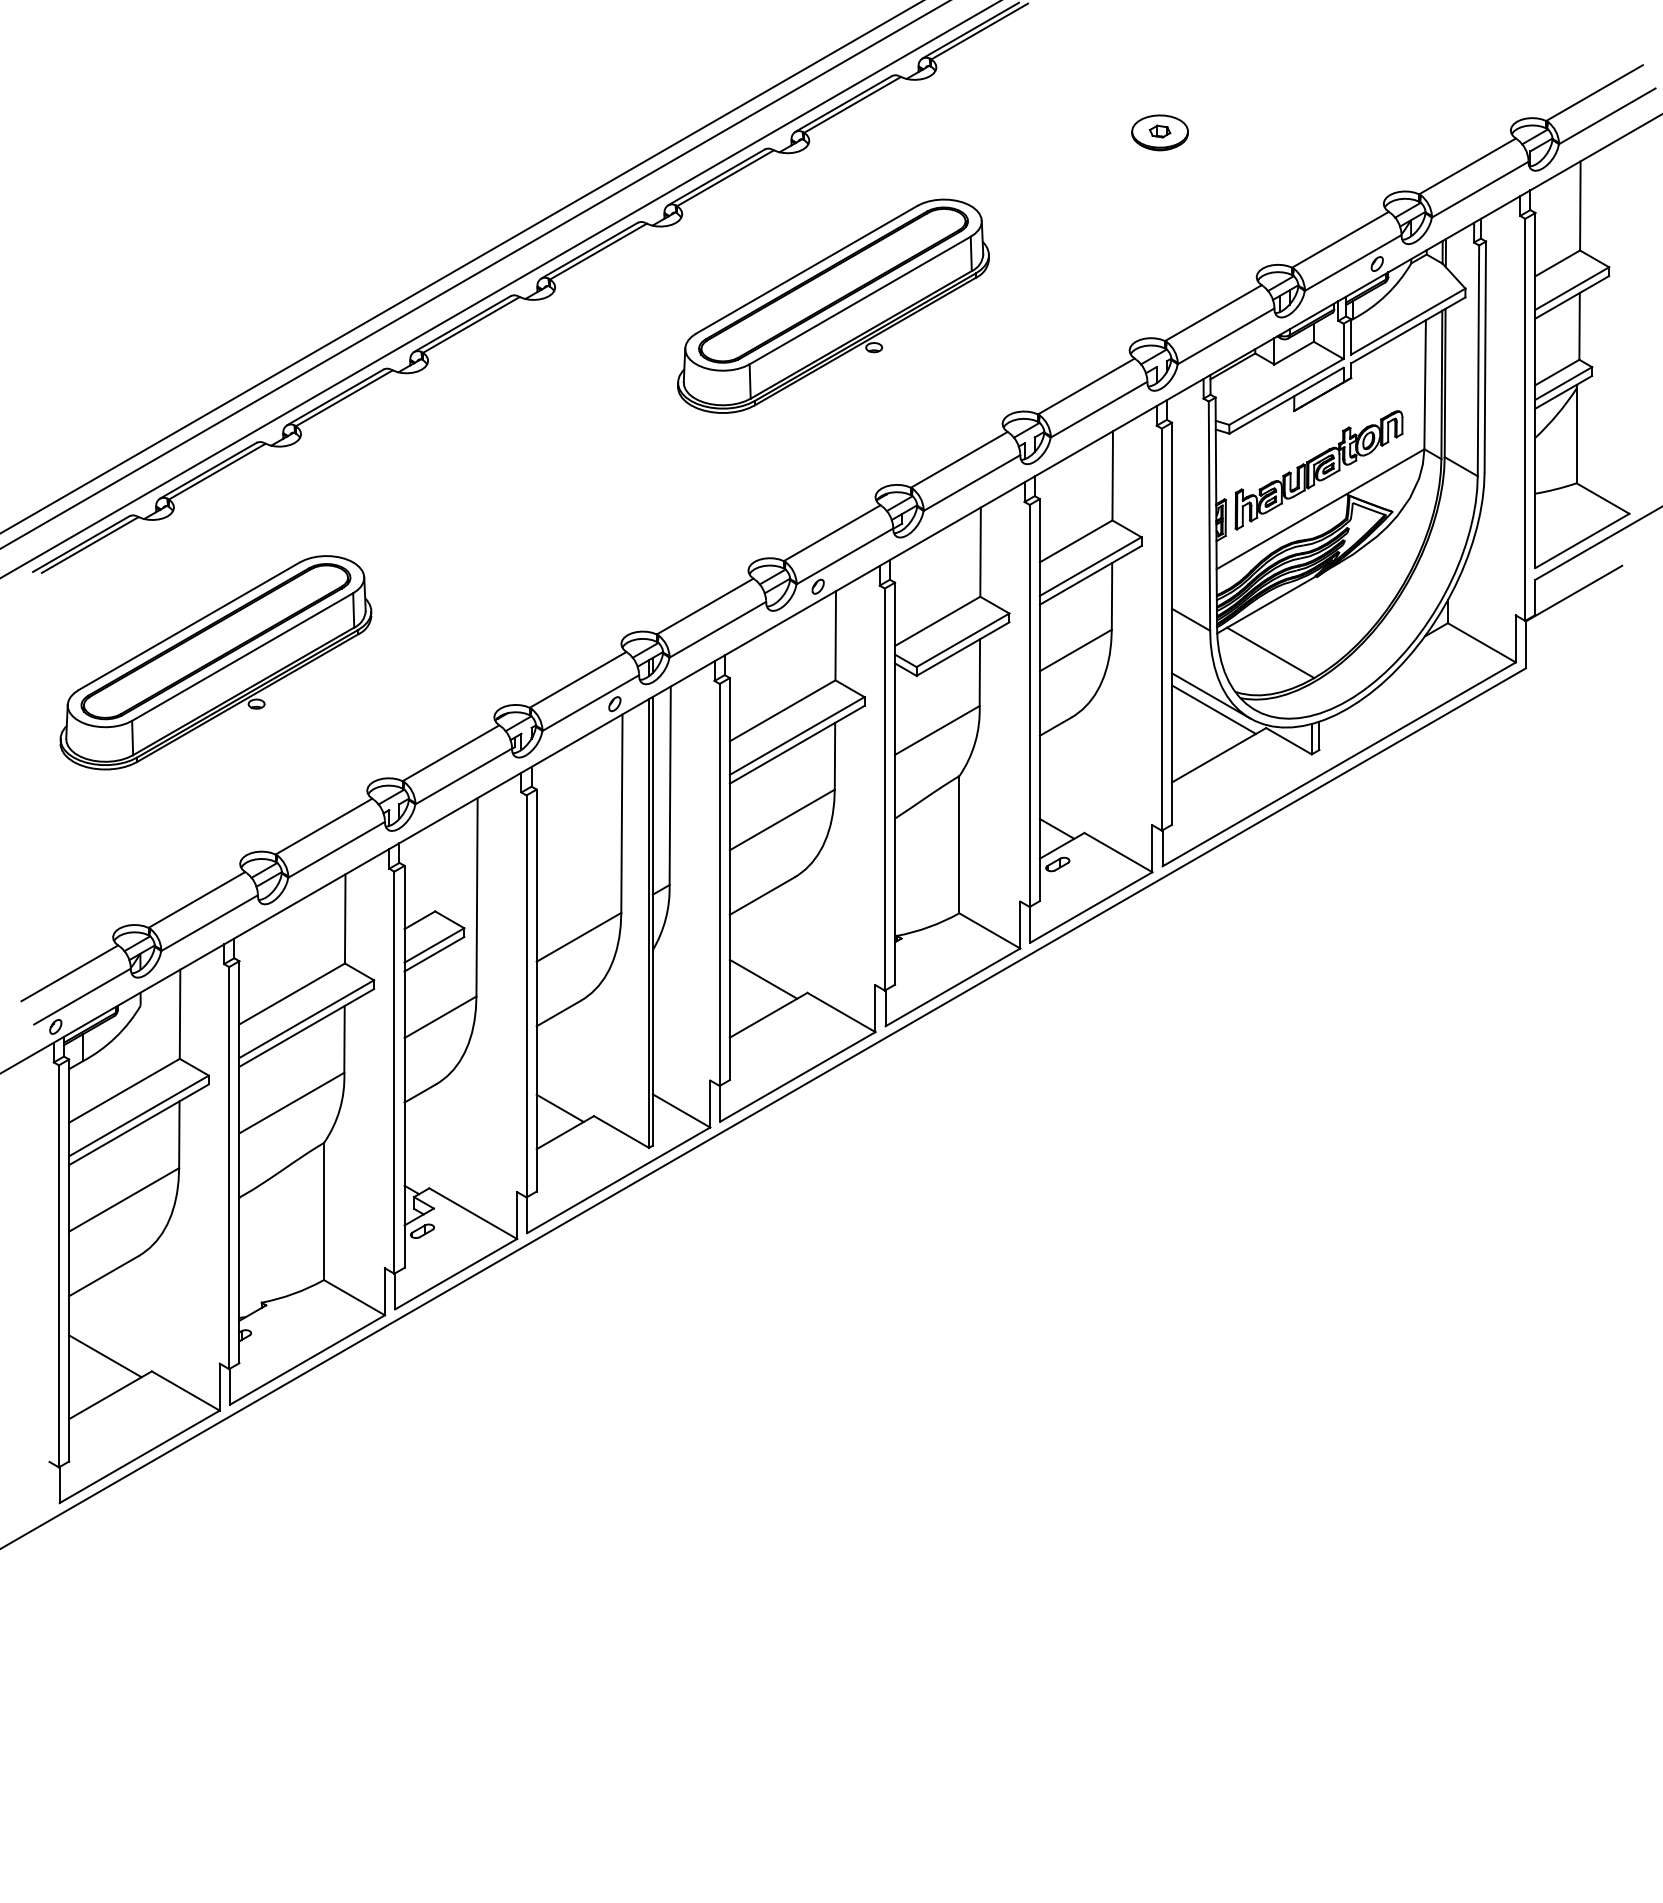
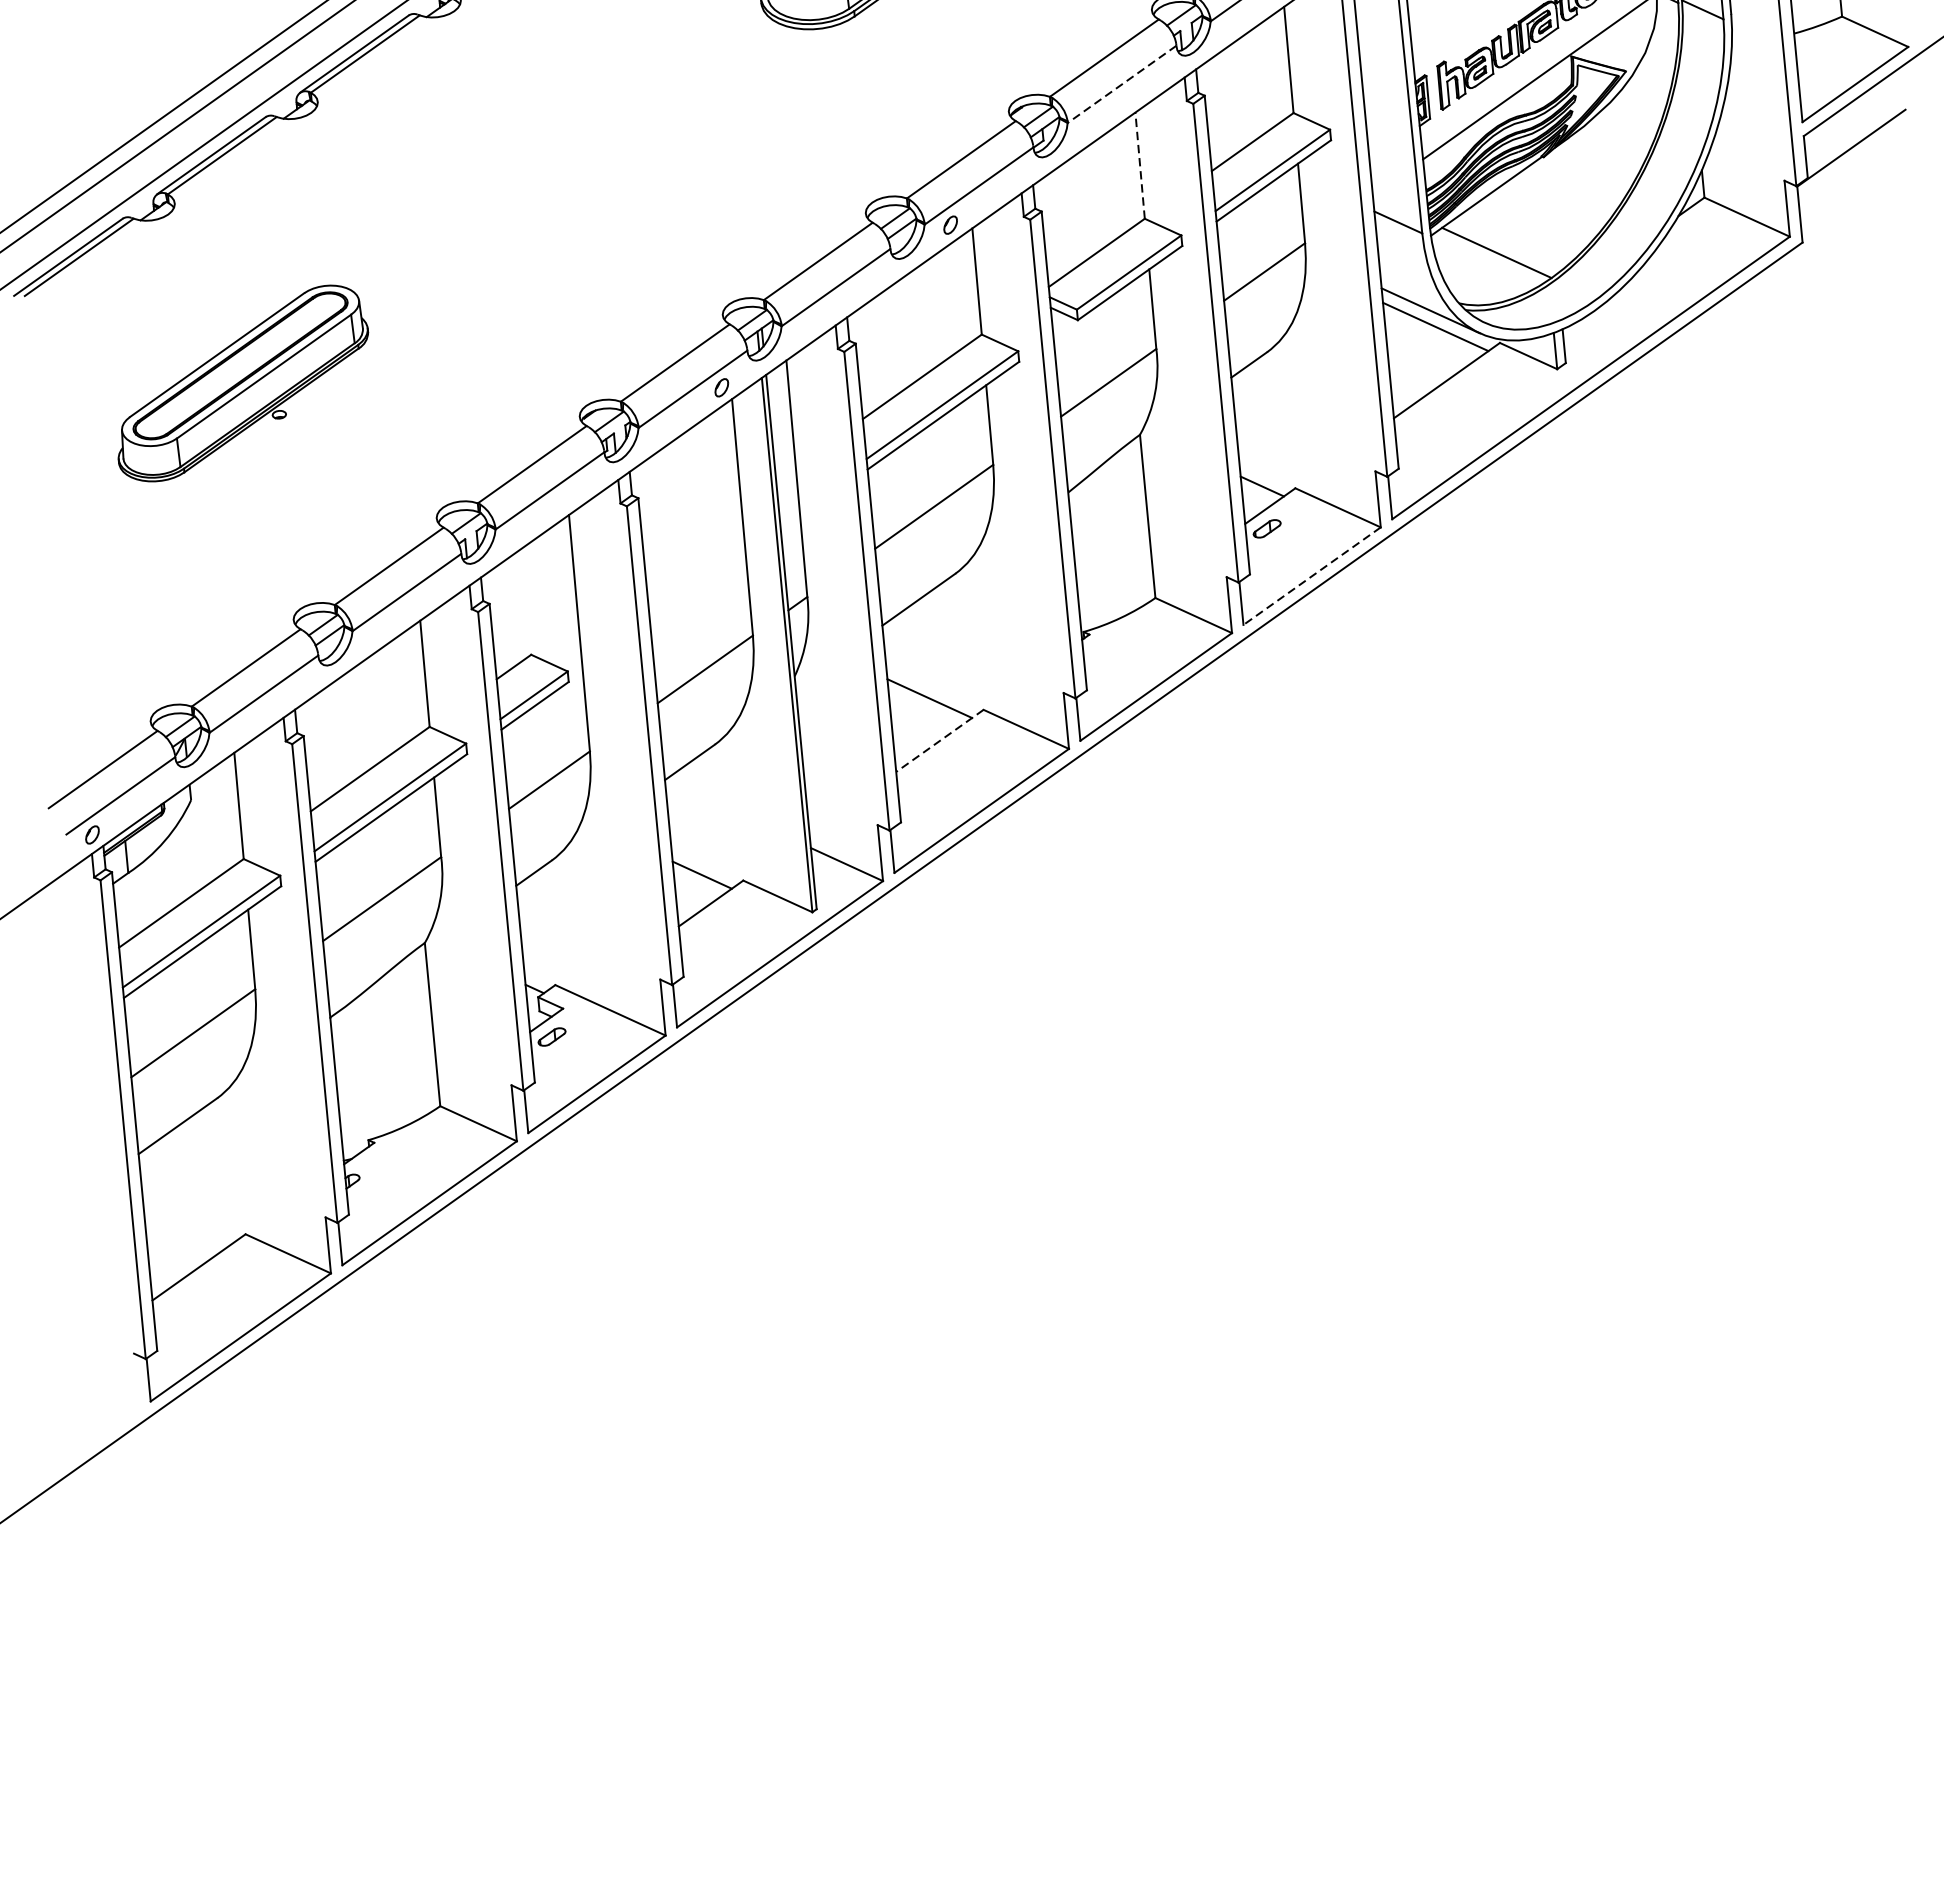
line: (971, 483) -> (1121, 84), solid -> dashed
line: (980, 552) -> (1140, 166), solid -> dashed
part: (215, 662) -> (241, 383), size x0.7
line: (1091, 907) -> (1312, 576), solid -> dashed
line: (768, 1015) -> (939, 741), solid -> dashed
line: (105, 1356) -> (188, 1221), removed

